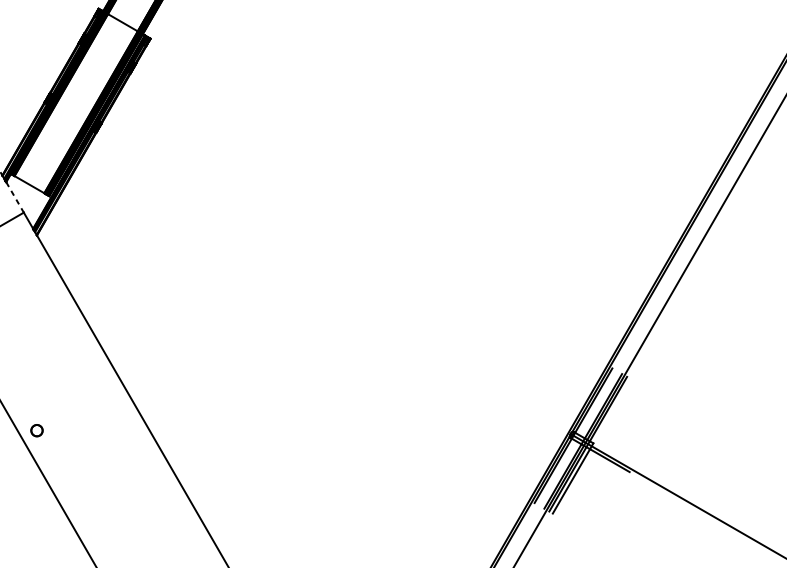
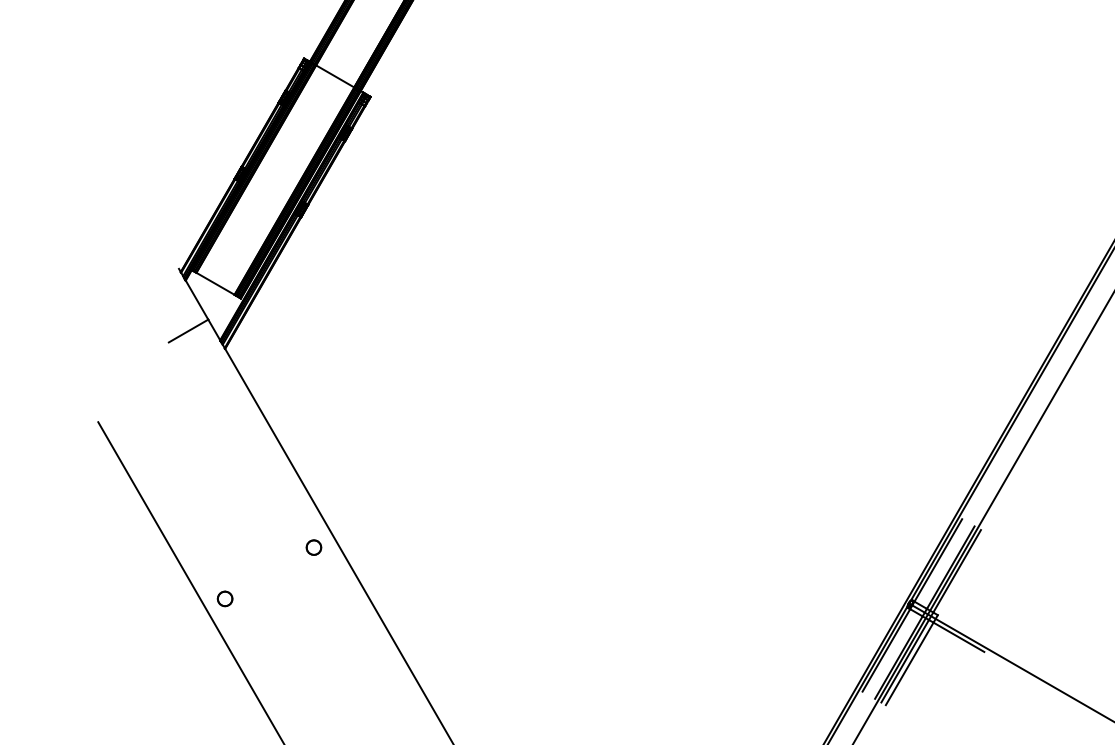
line: (15, 197) -> (197, 300), dashed -> solid
part: (105, 390) -> (313, 547), added

